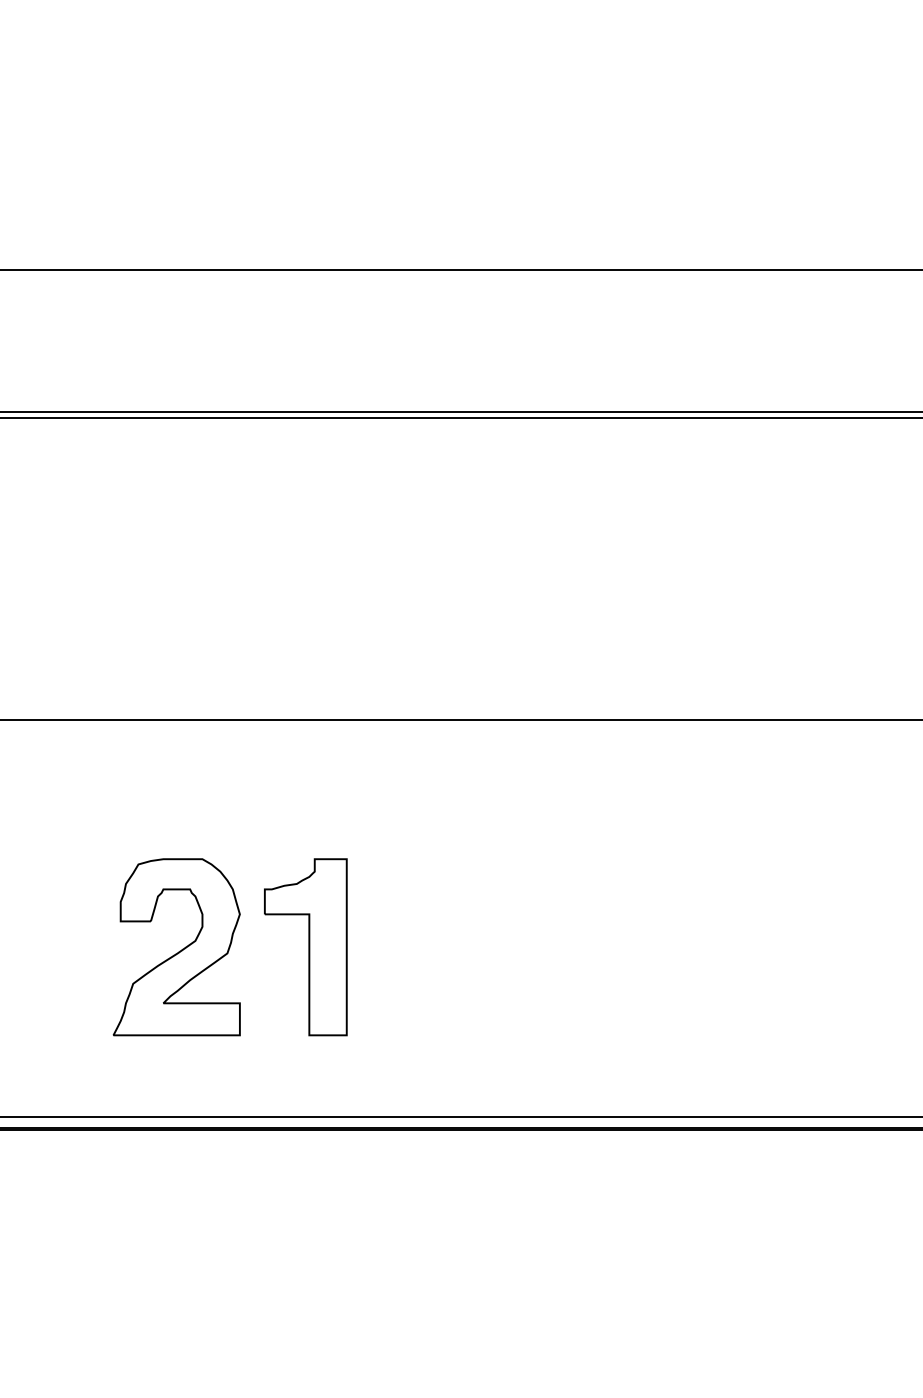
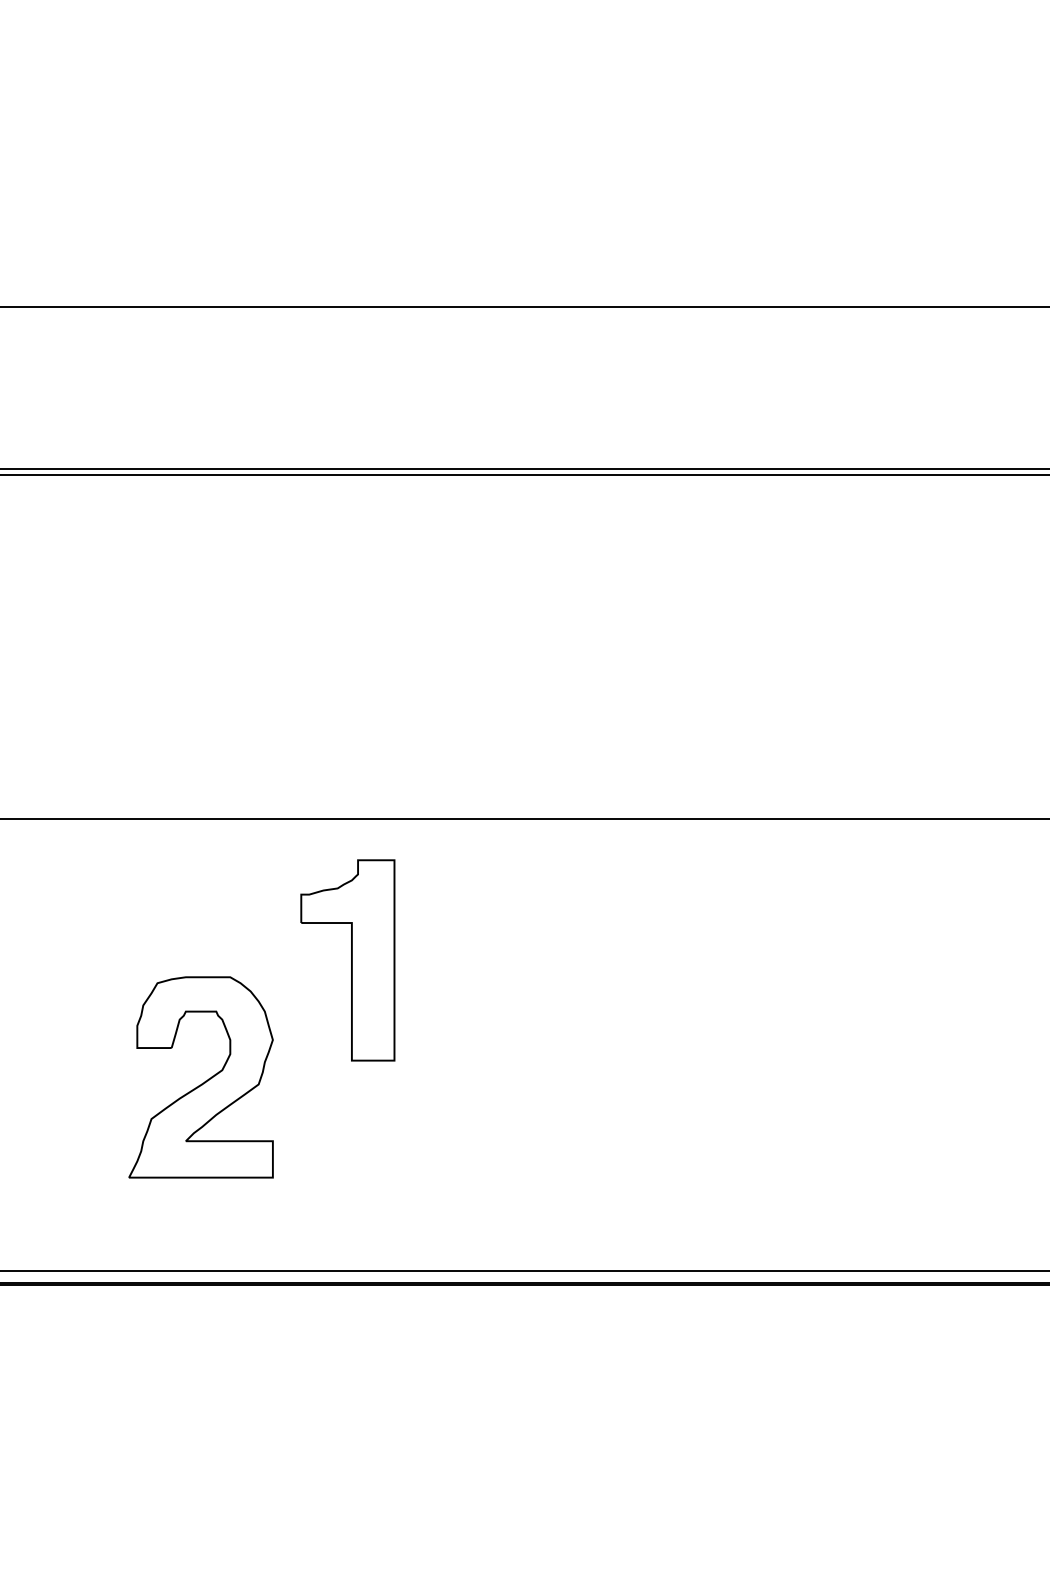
part: (305, 947) -> (347, 960), moved

